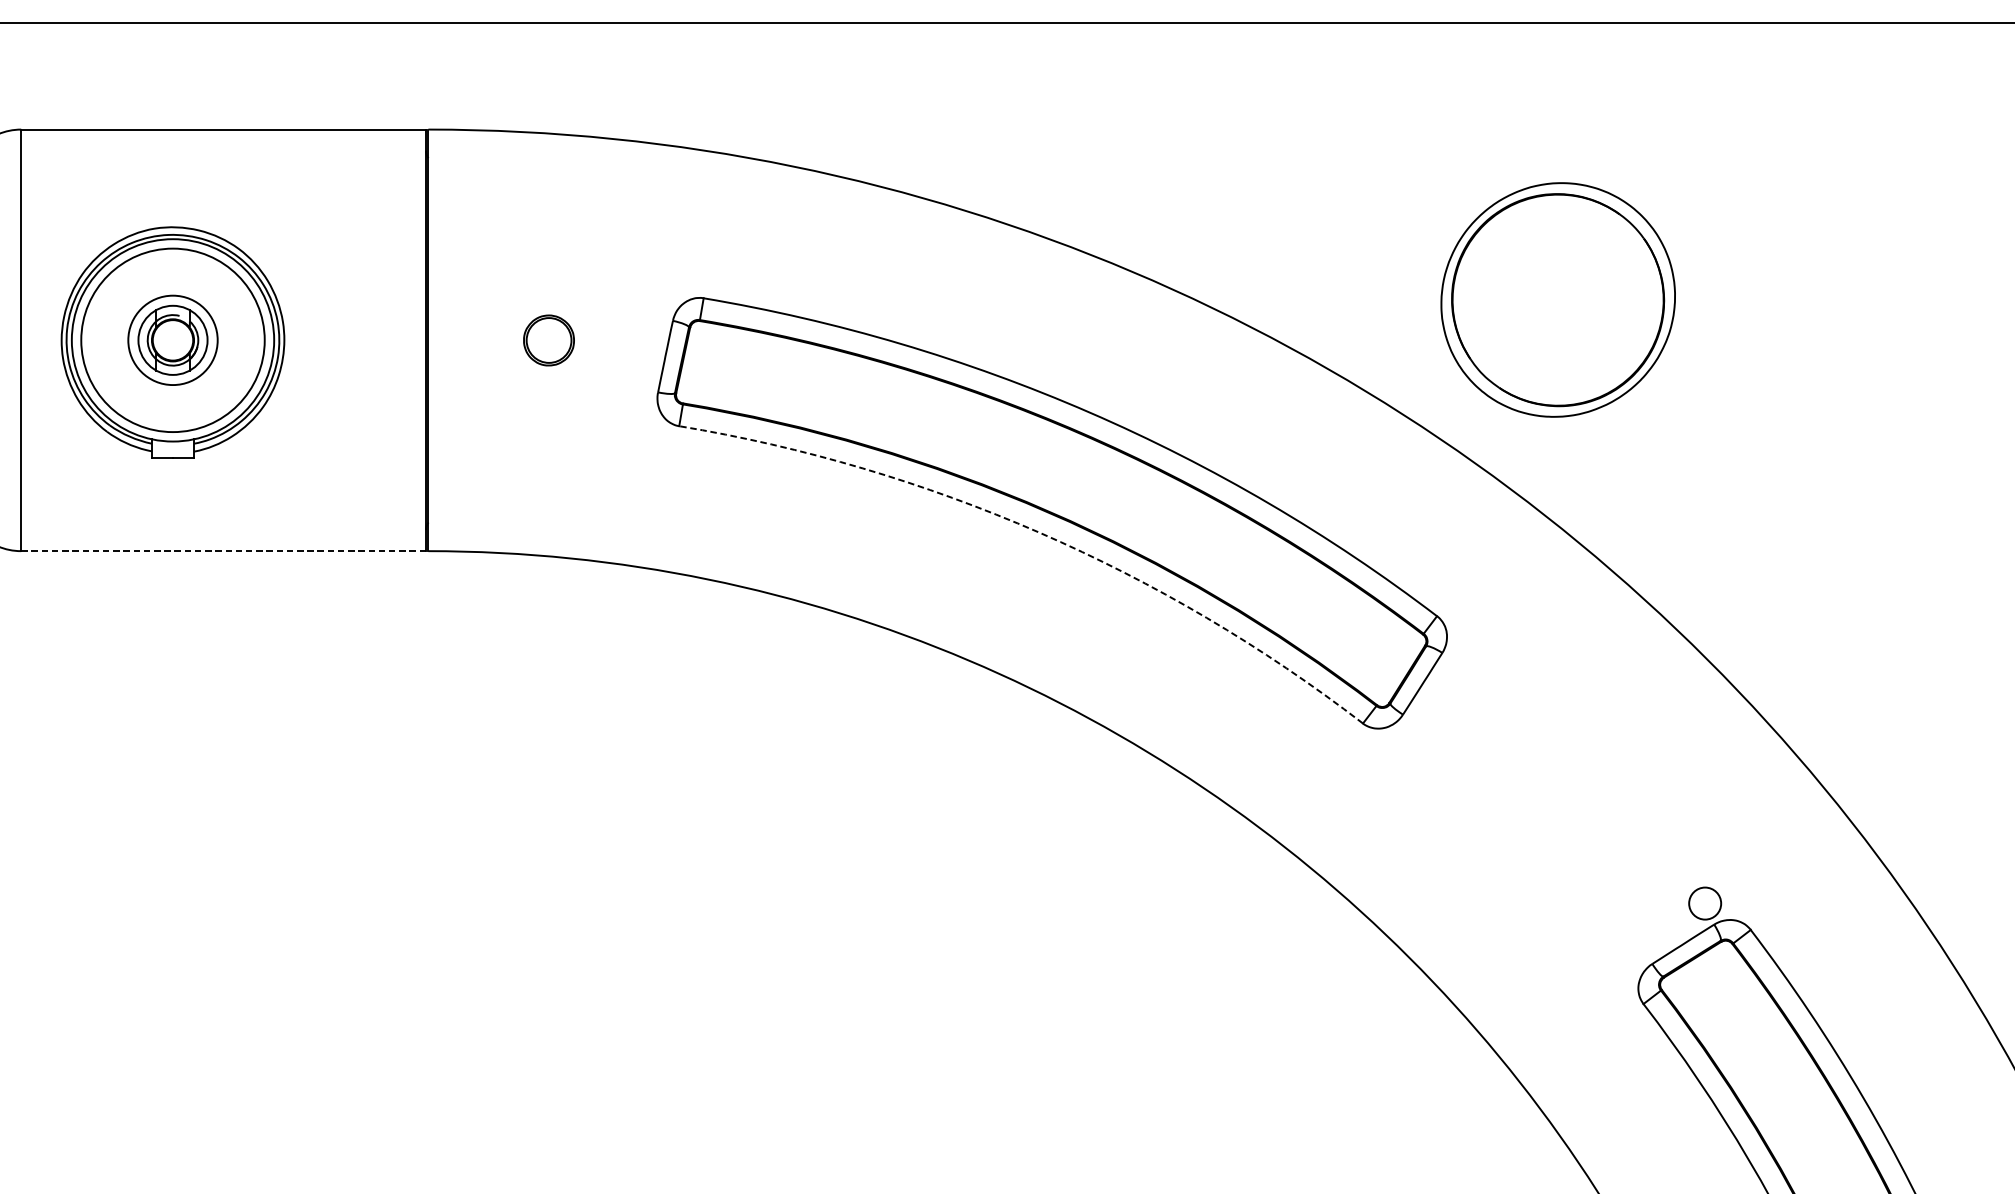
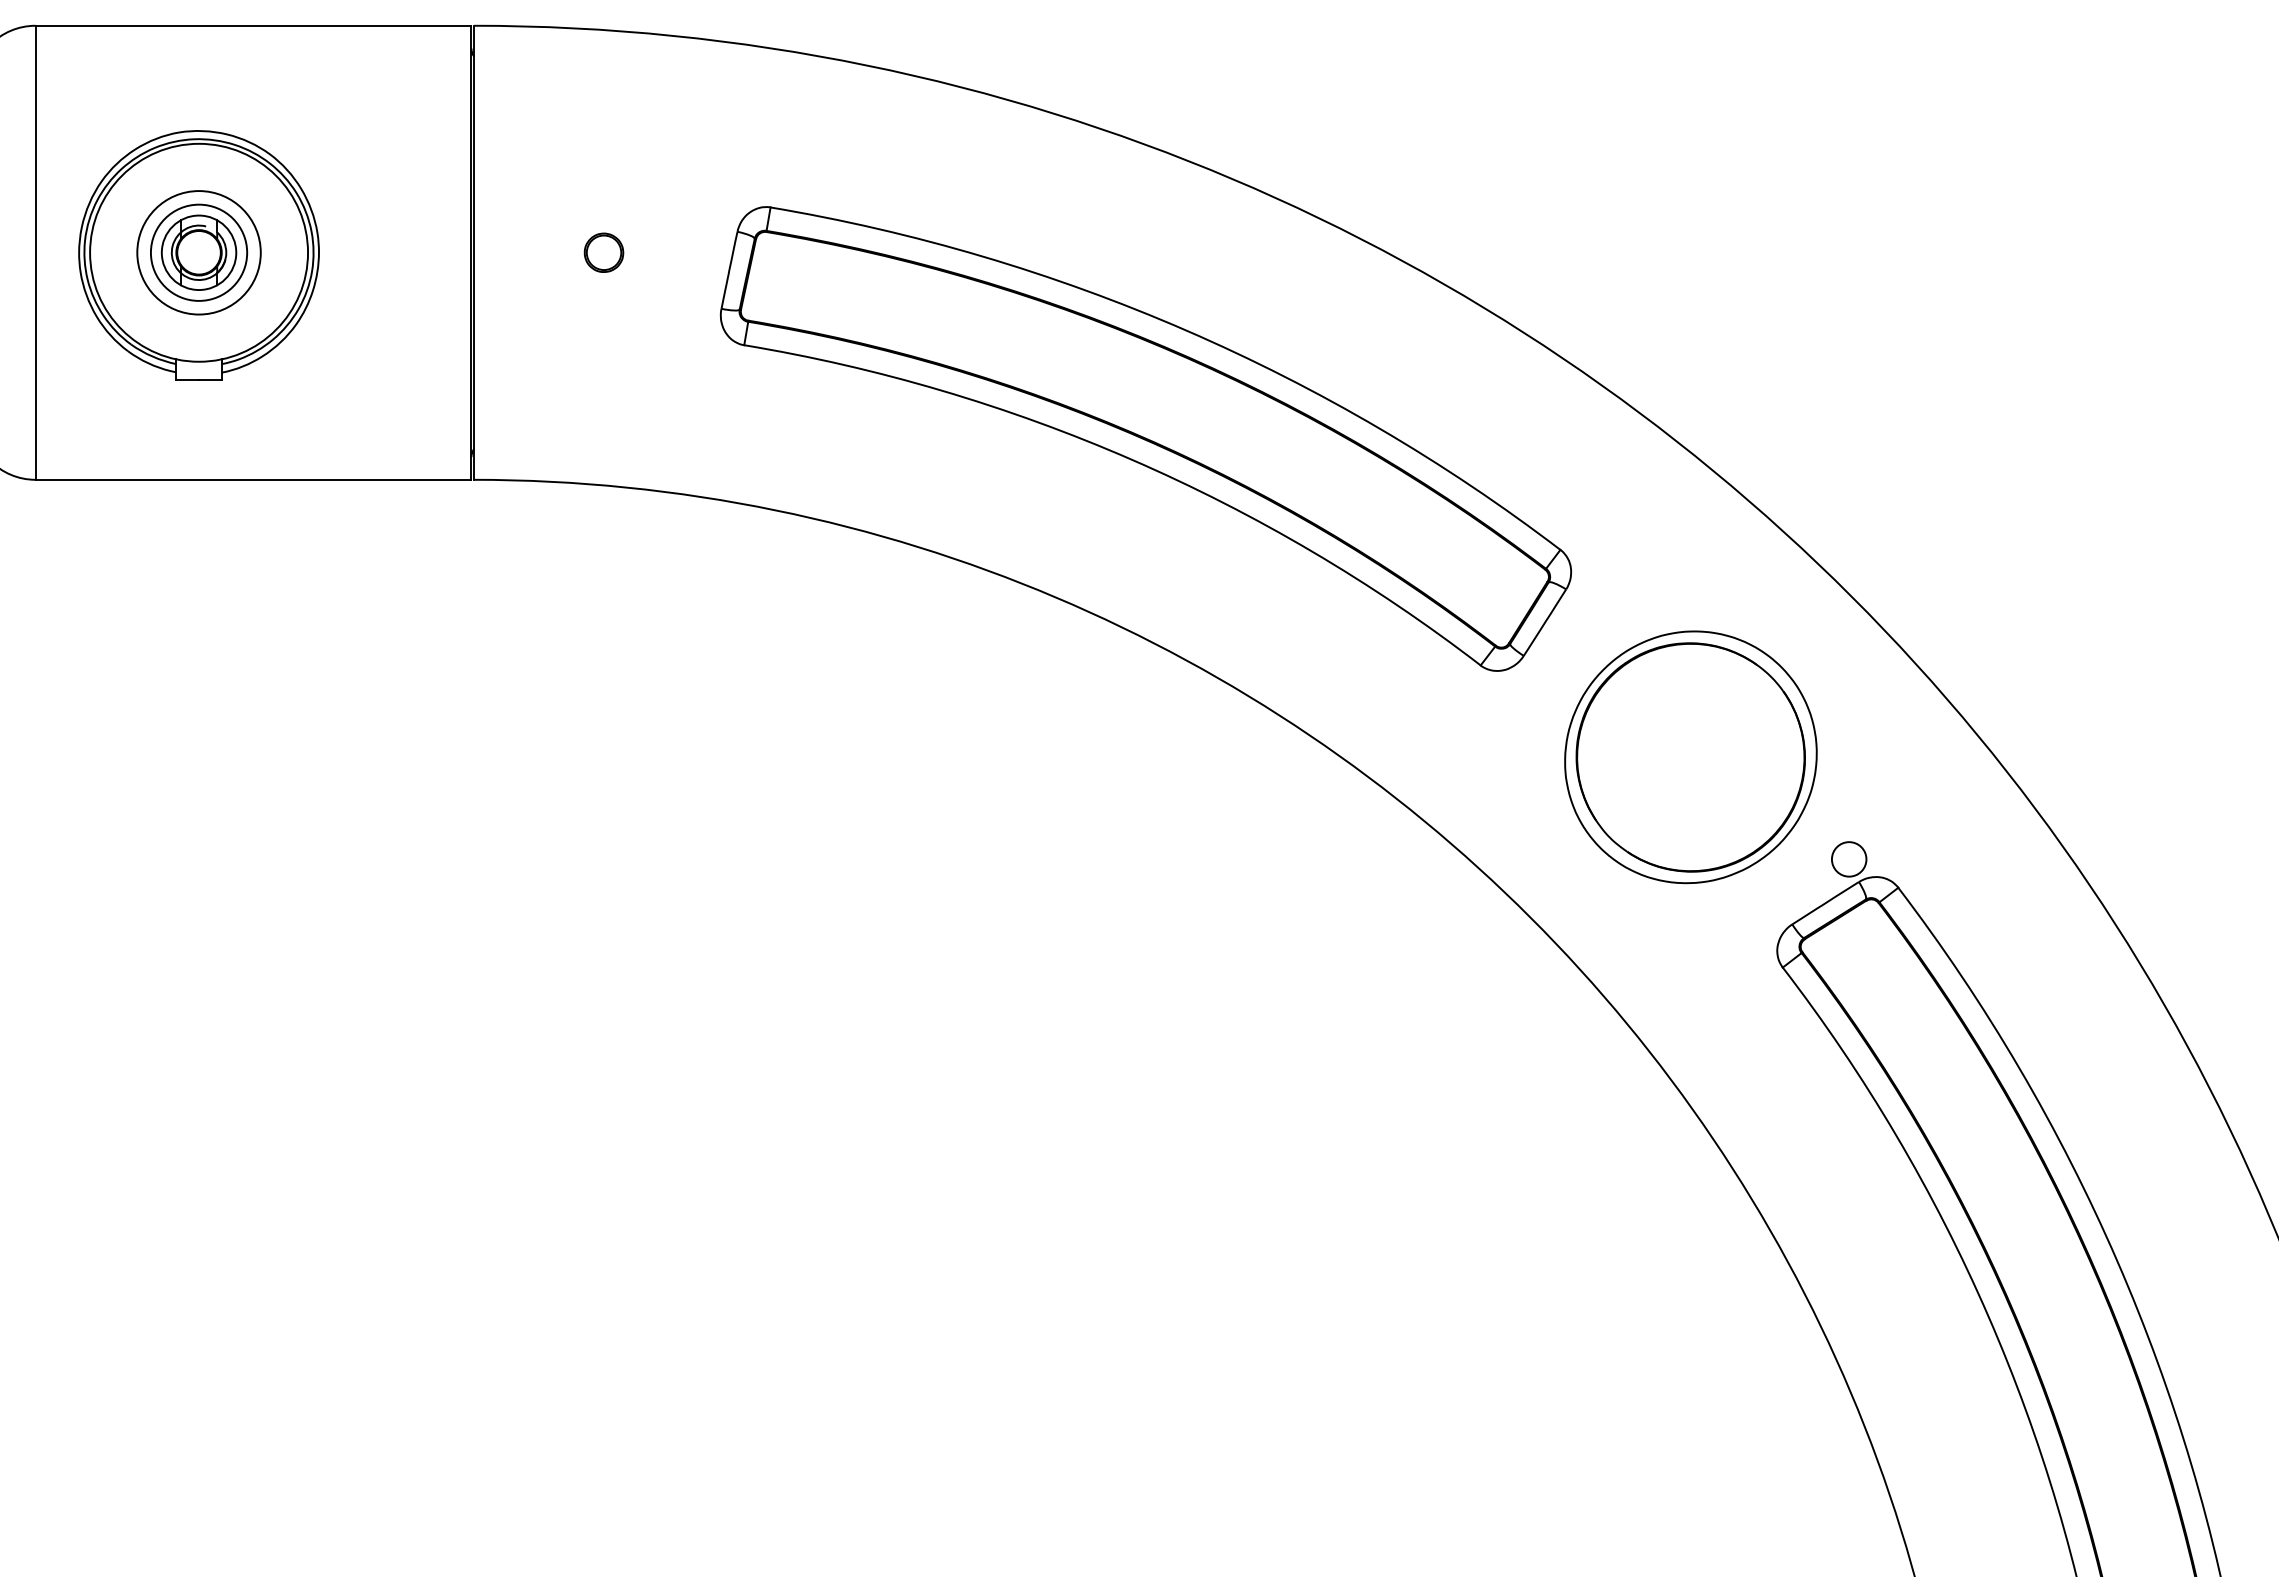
part: (1557, 300) -> (1690, 757), moved
circle: (172, 340) -> (198, 252), size x0.62
part: (548, 340) -> (603, 252), size x0.71
arc: (1039, 532) -> (1132, 459), dashed -> solid
line: (223, 550) -> (253, 479), dashed -> solid

